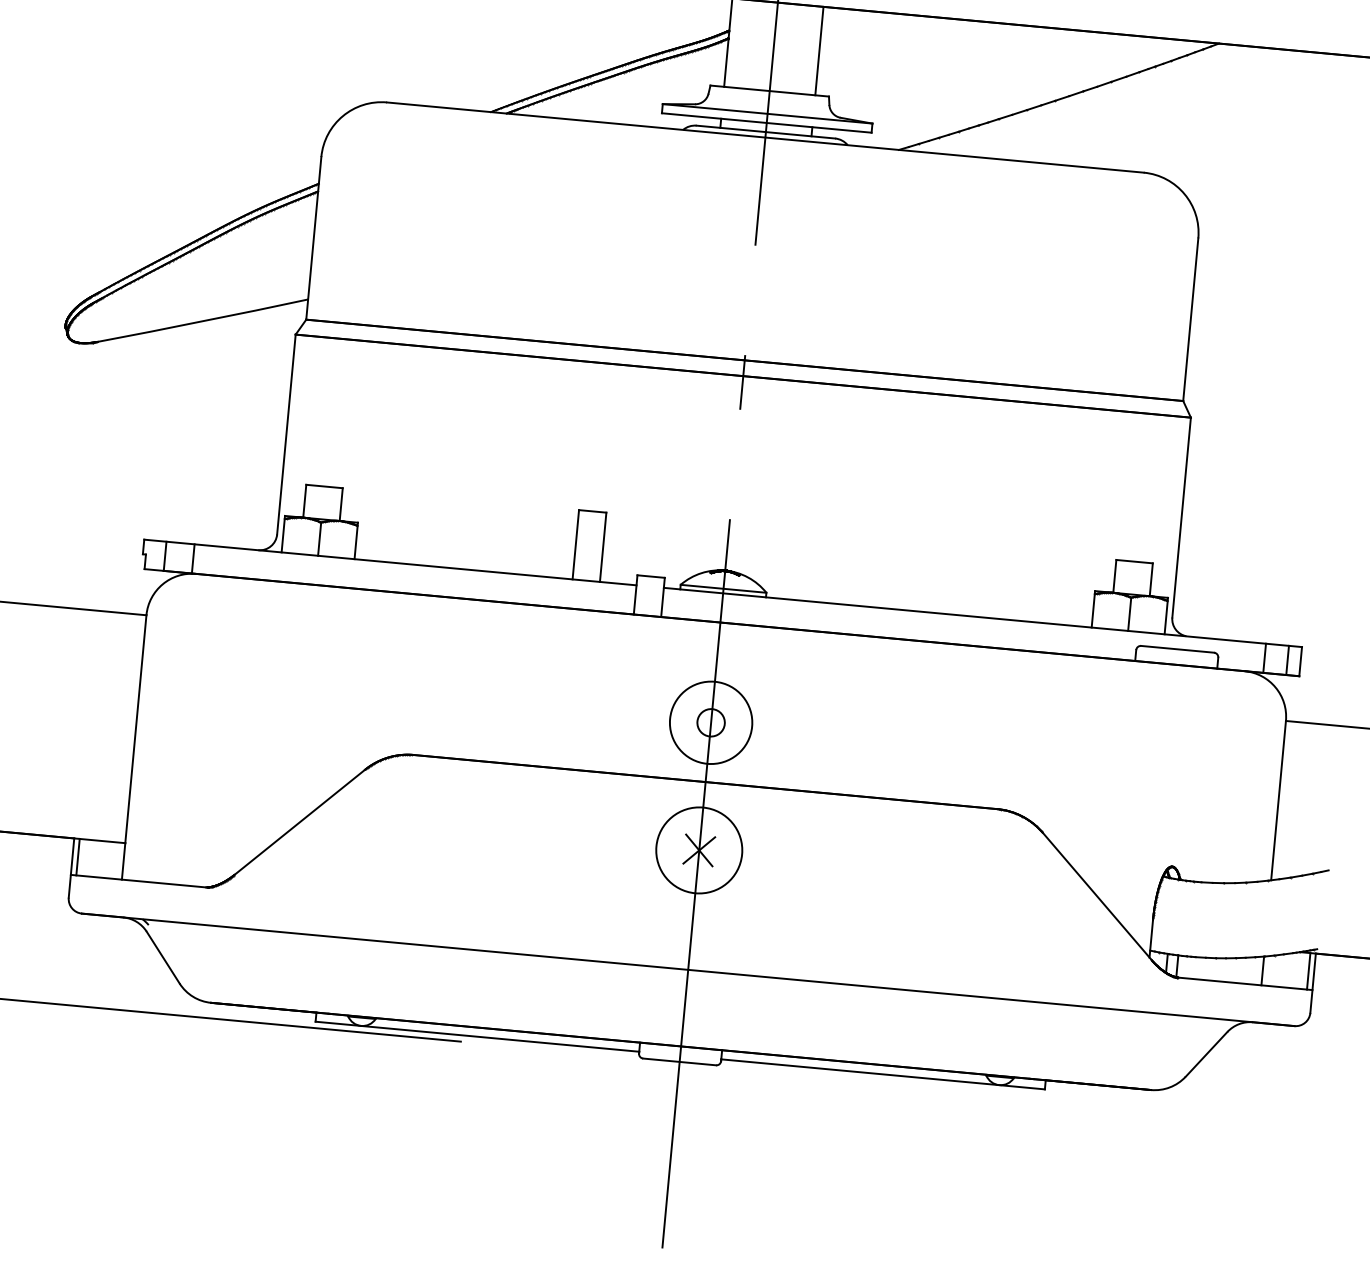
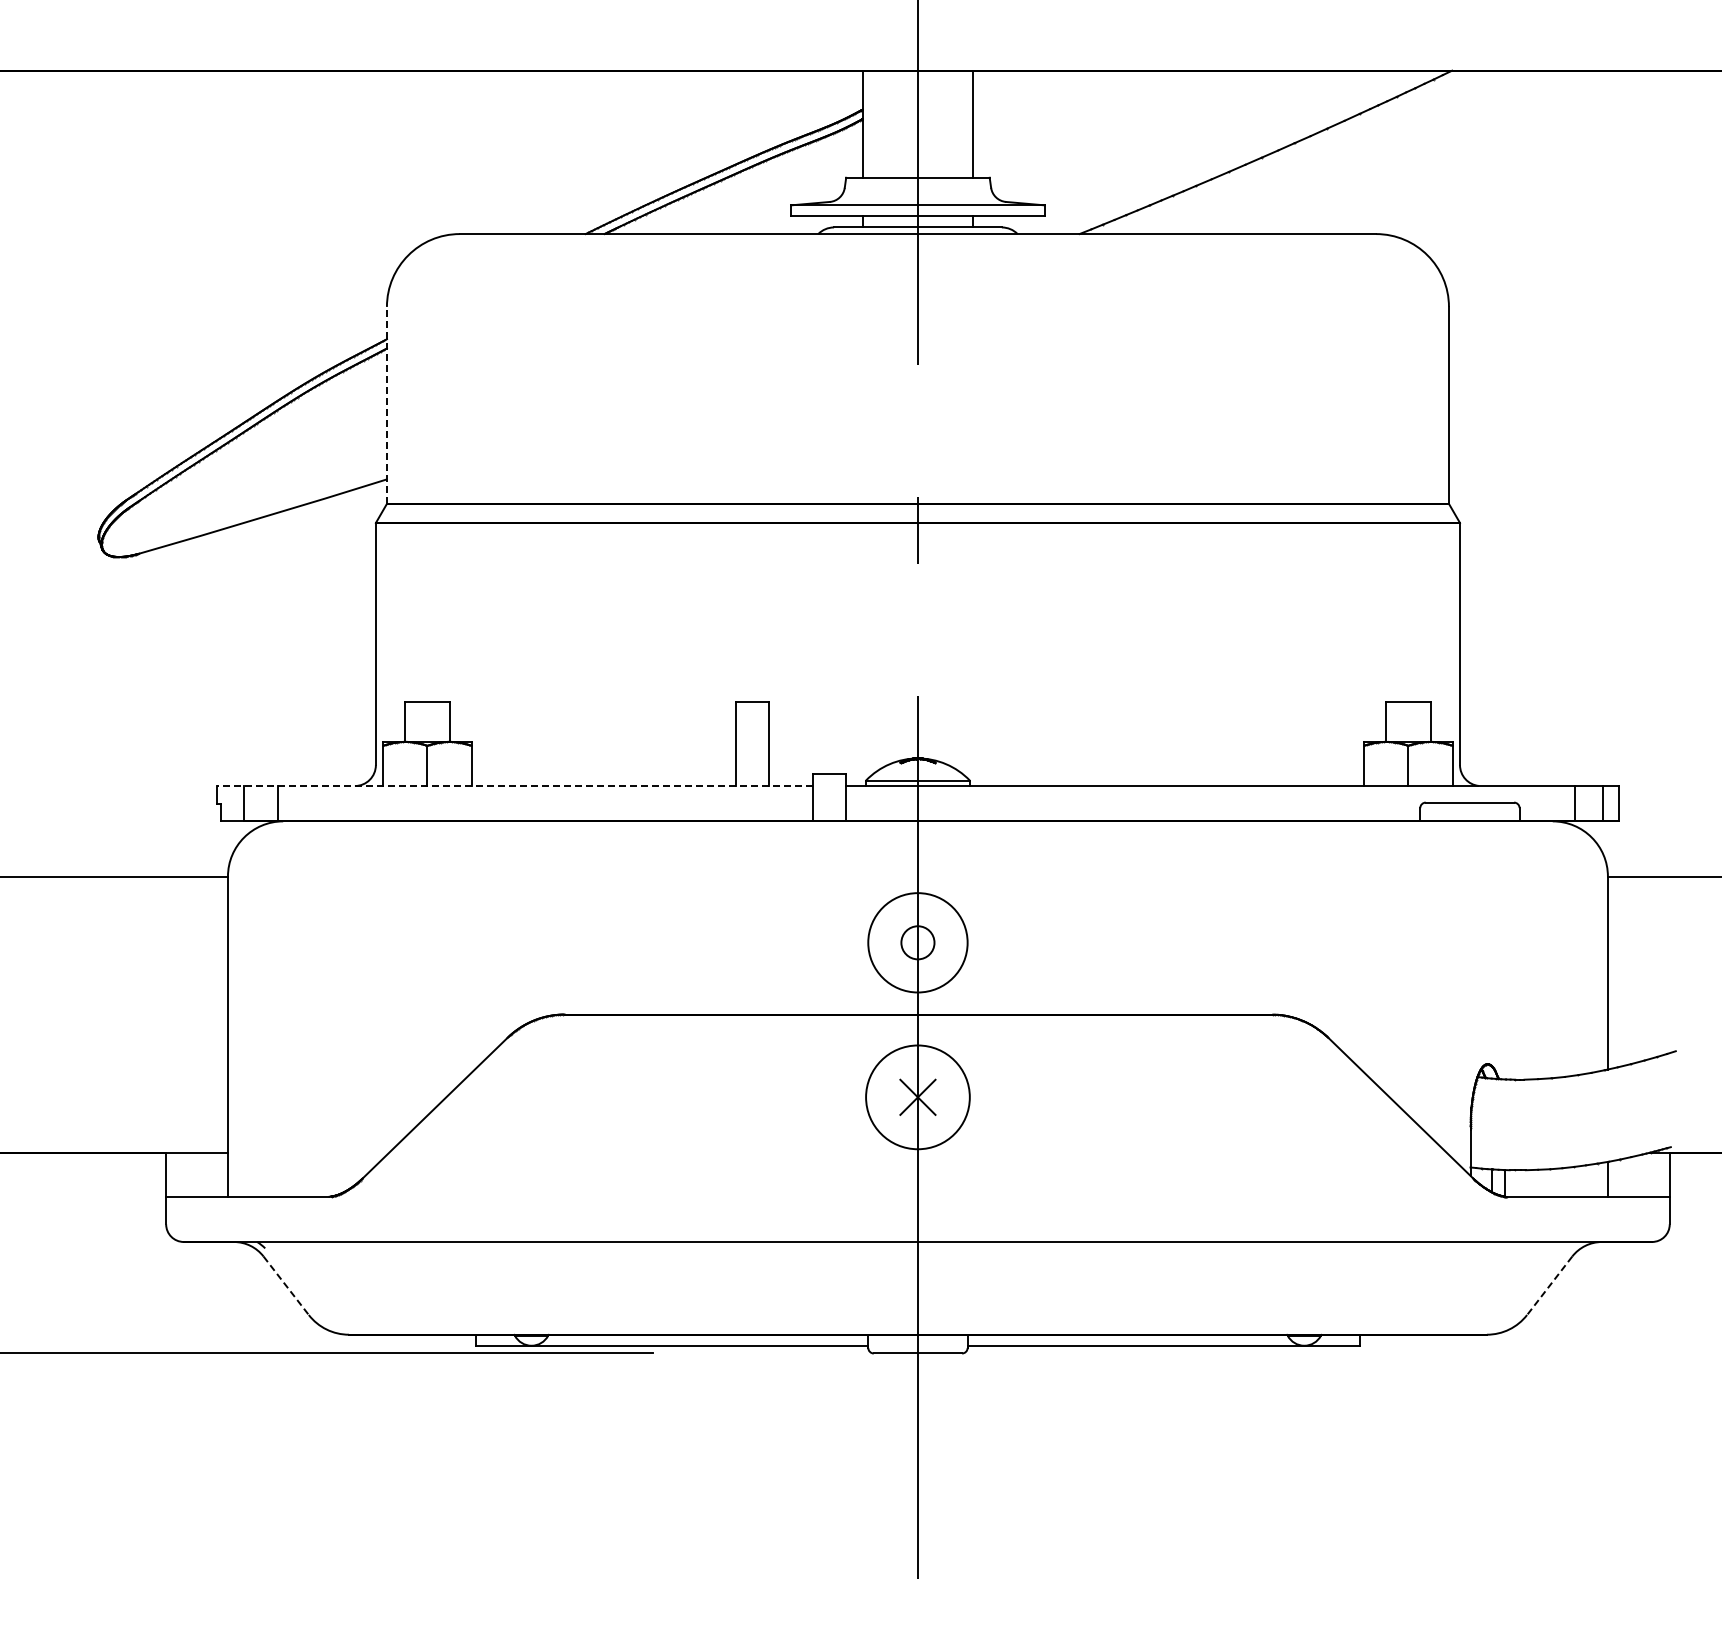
line: (313, 237) -> (386, 404), solid -> dashed
line: (389, 562) -> (514, 786), solid -> dashed
line: (77, 857) -> (172, 1174), removed
line: (163, 957) -> (286, 1285), solid -> dashed
line: (1309, 971) -> (1663, 1174), removed
line: (1206, 1054) -> (1549, 1285), solid -> dashed

